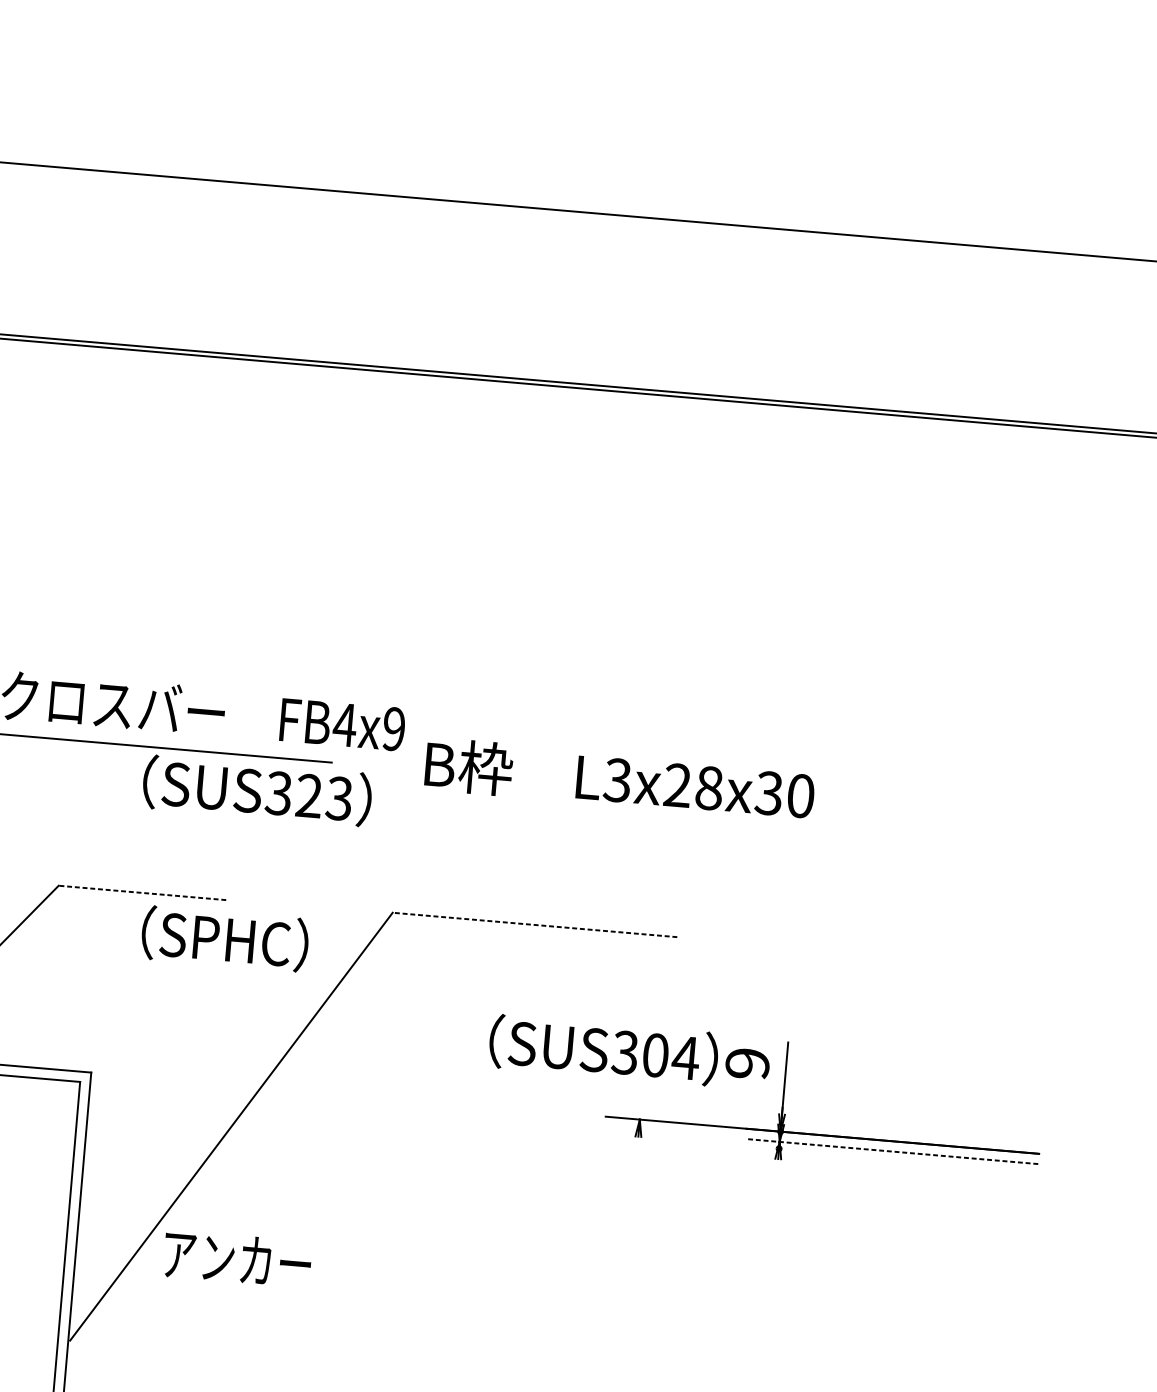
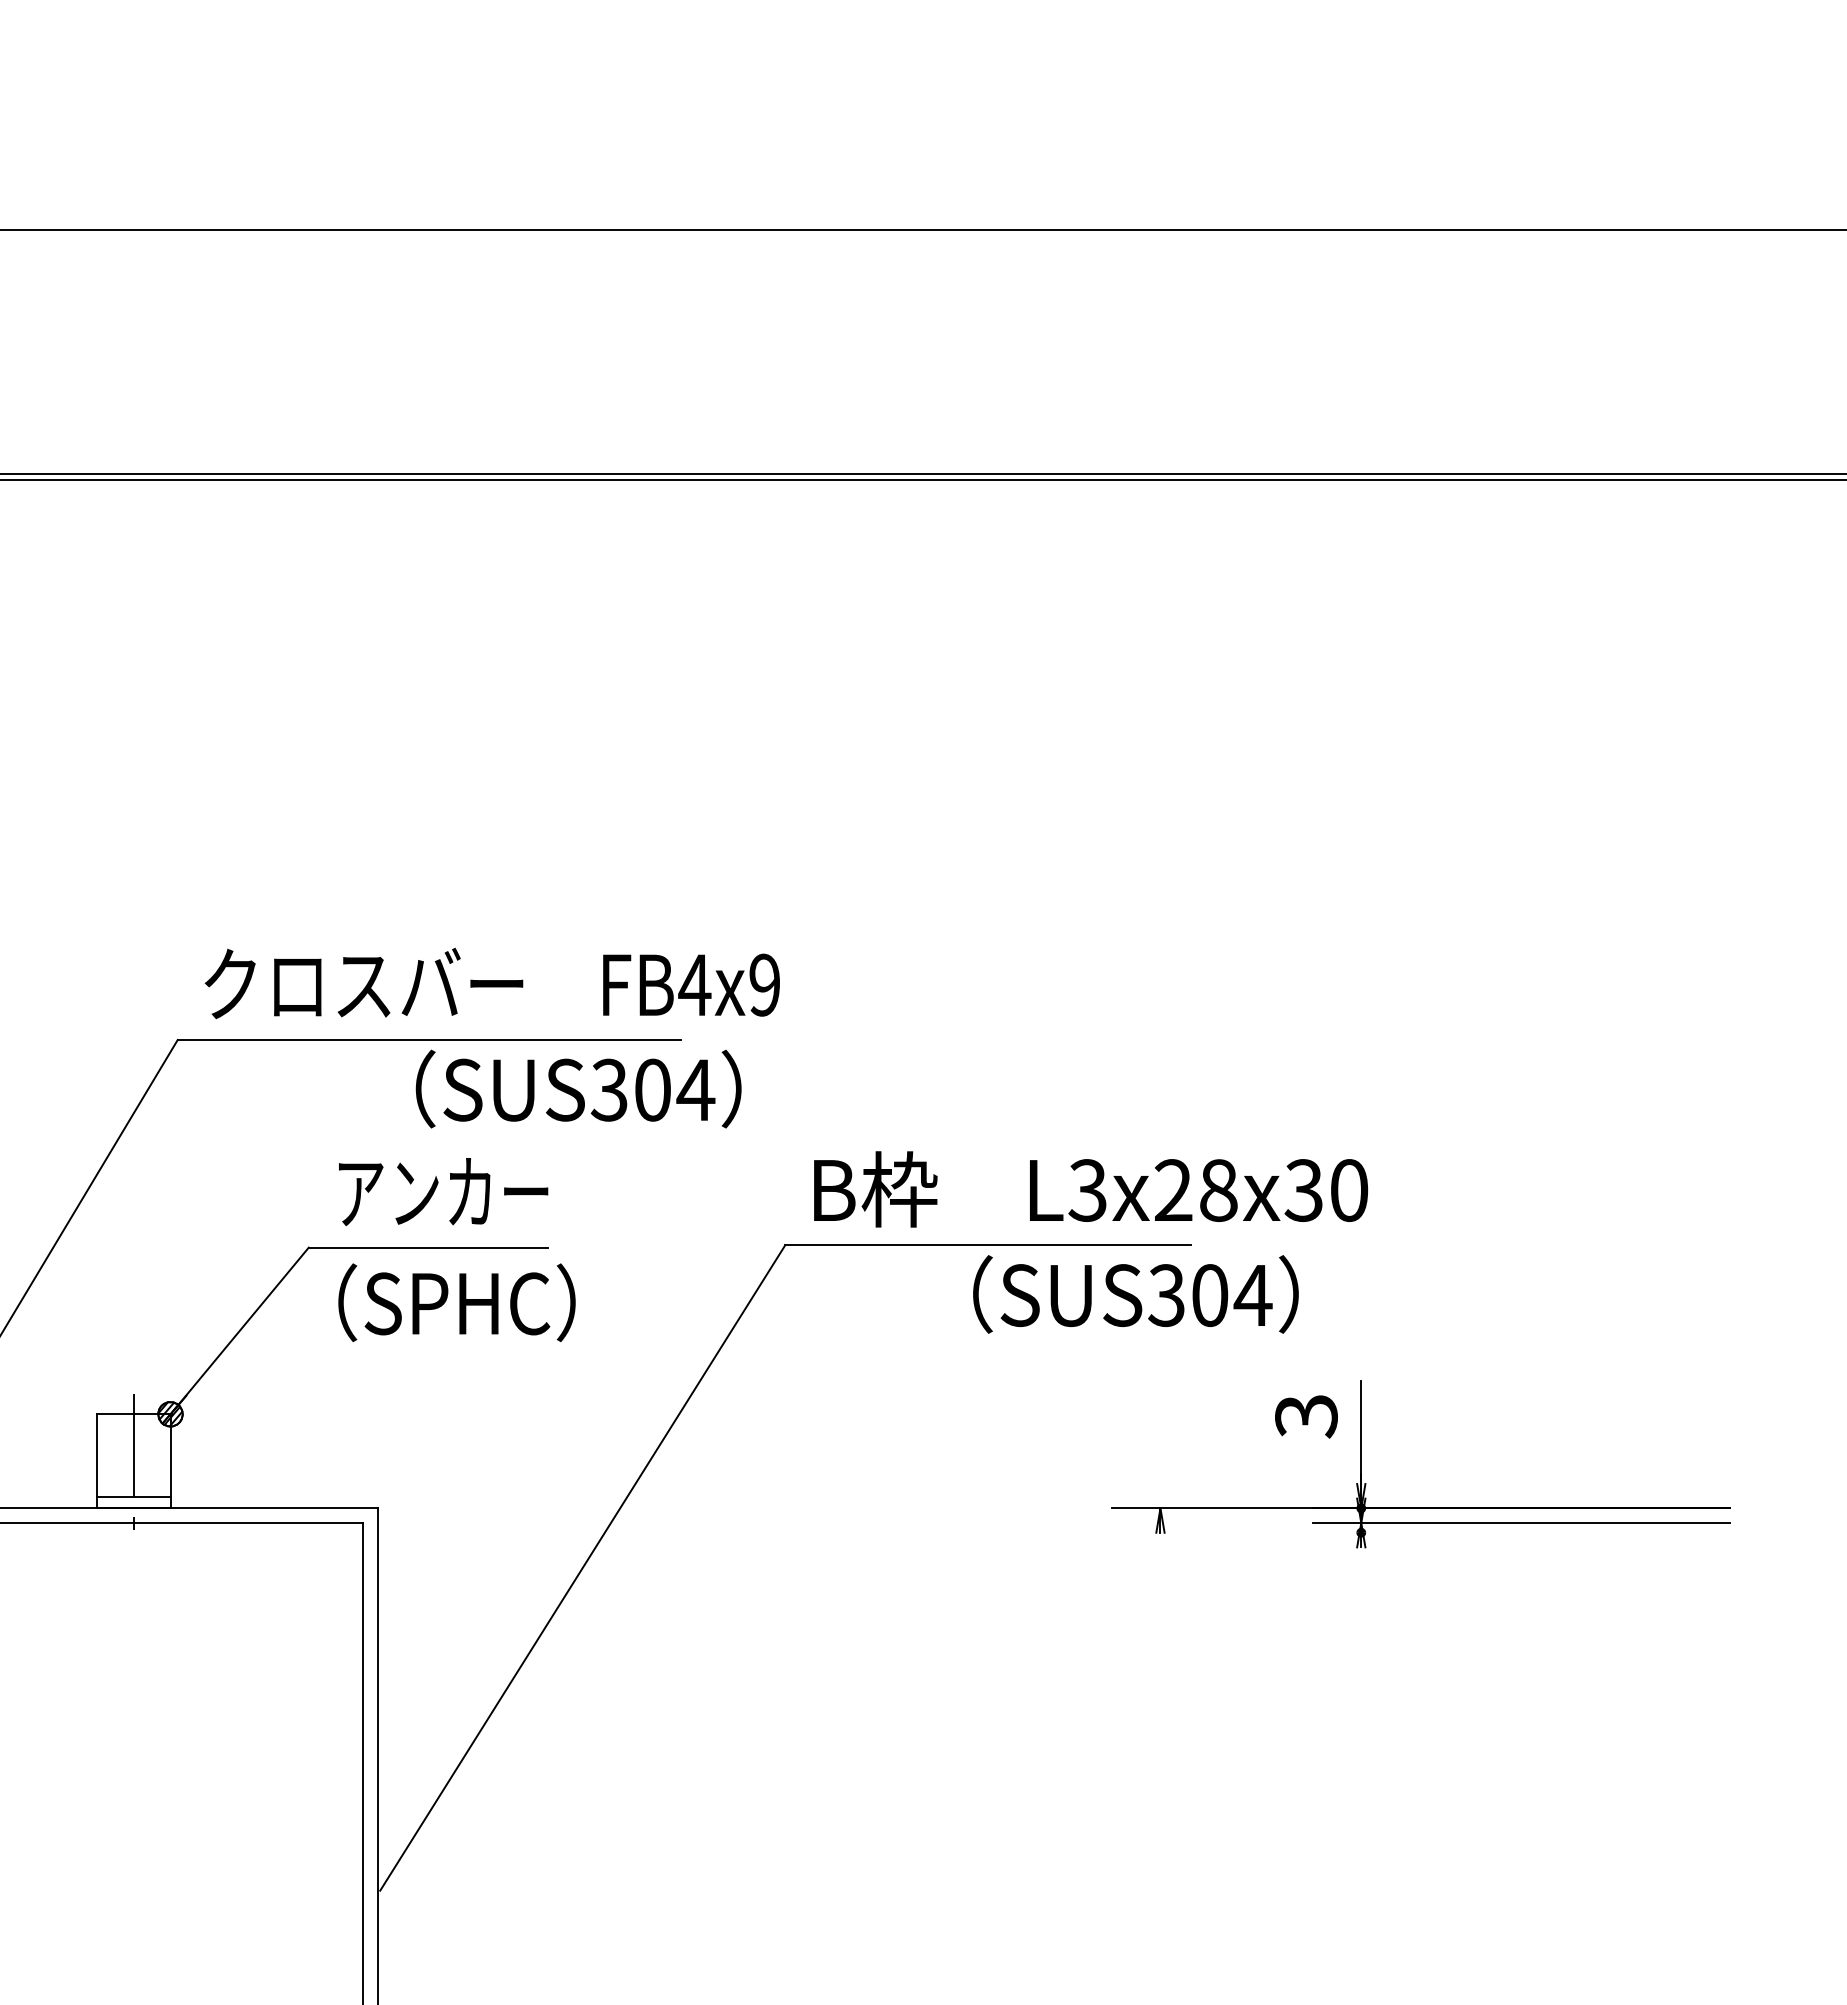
text: (620, 779) -> (1091, 1189), moved
text: (324, 796) -> (674, 1089), SUS323 -> SUS304
line: (142, 892) -> (428, 1247), dashed -> solid
line: (534, 925) -> (987, 1245), dashed -> solid
text: (224, 938) -> (456, 1302), moved
text: (603, 1050) -> (1135, 1294), moved
text: (747, 1063) -> (1306, 1416), 9 -> 3
line: (891, 1151) -> (1521, 1523), dashed -> solid
text: (237, 1259) -> (443, 1192), moved

